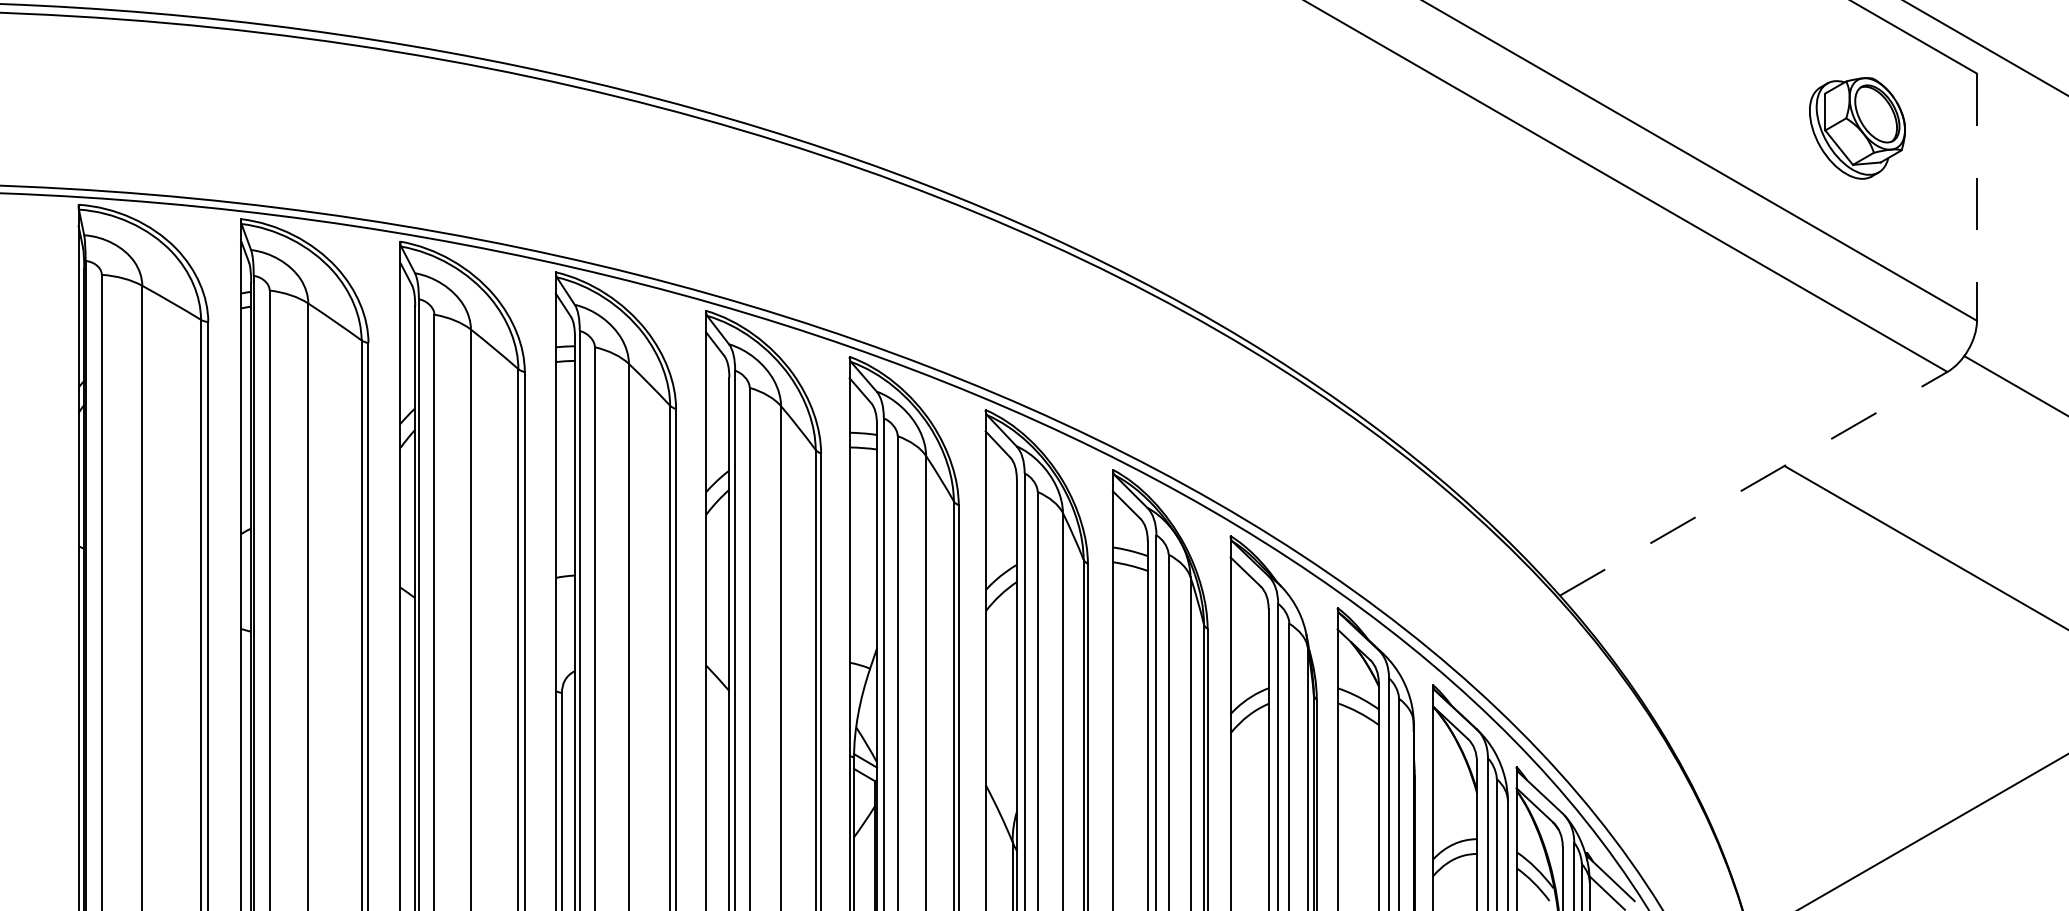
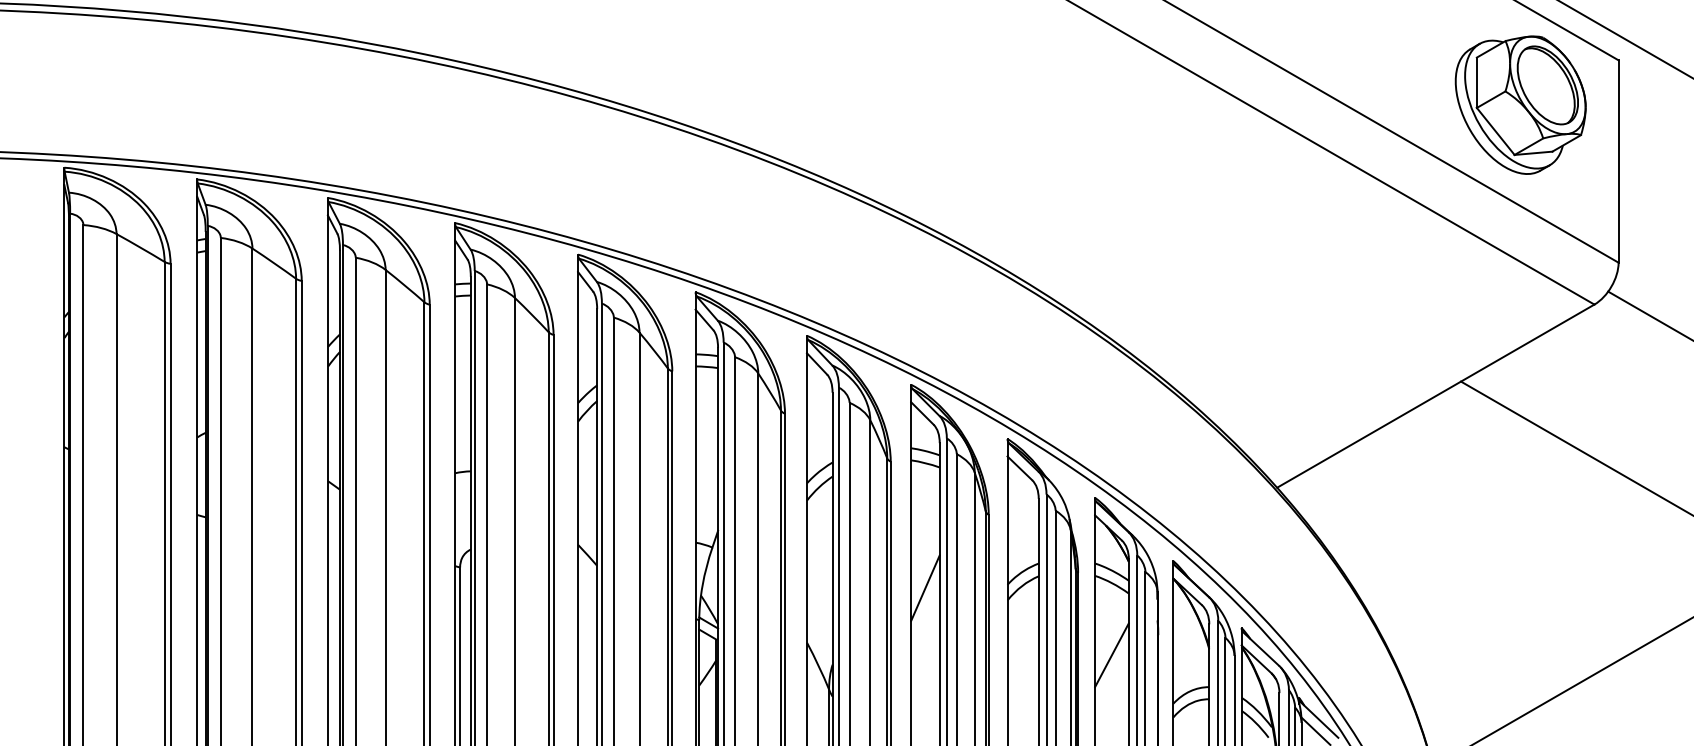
part: (1857, 128) -> (1520, 105), size x1.67
line: (1976, 197) -> (1618, 161), dashed -> solid
line: (1753, 483) -> (1435, 395), dashed -> solid
line: (1129, 718) -> (924, 588), added
line: (1357, 800) -> (1111, 655), added

